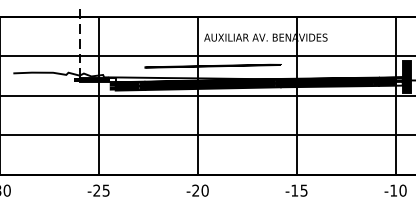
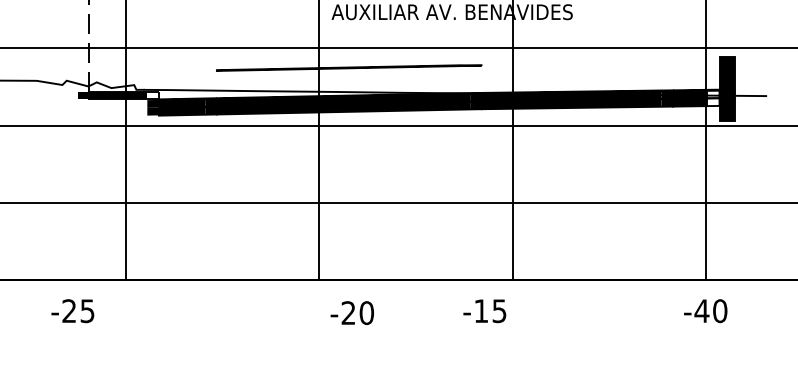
text: (98, 190) -> (72, 310), moved
text: (197, 190) -> (351, 312), moved
text: (296, 190) -> (484, 310), moved
text: (393, 190) -> (701, 310), -10 -> -40

